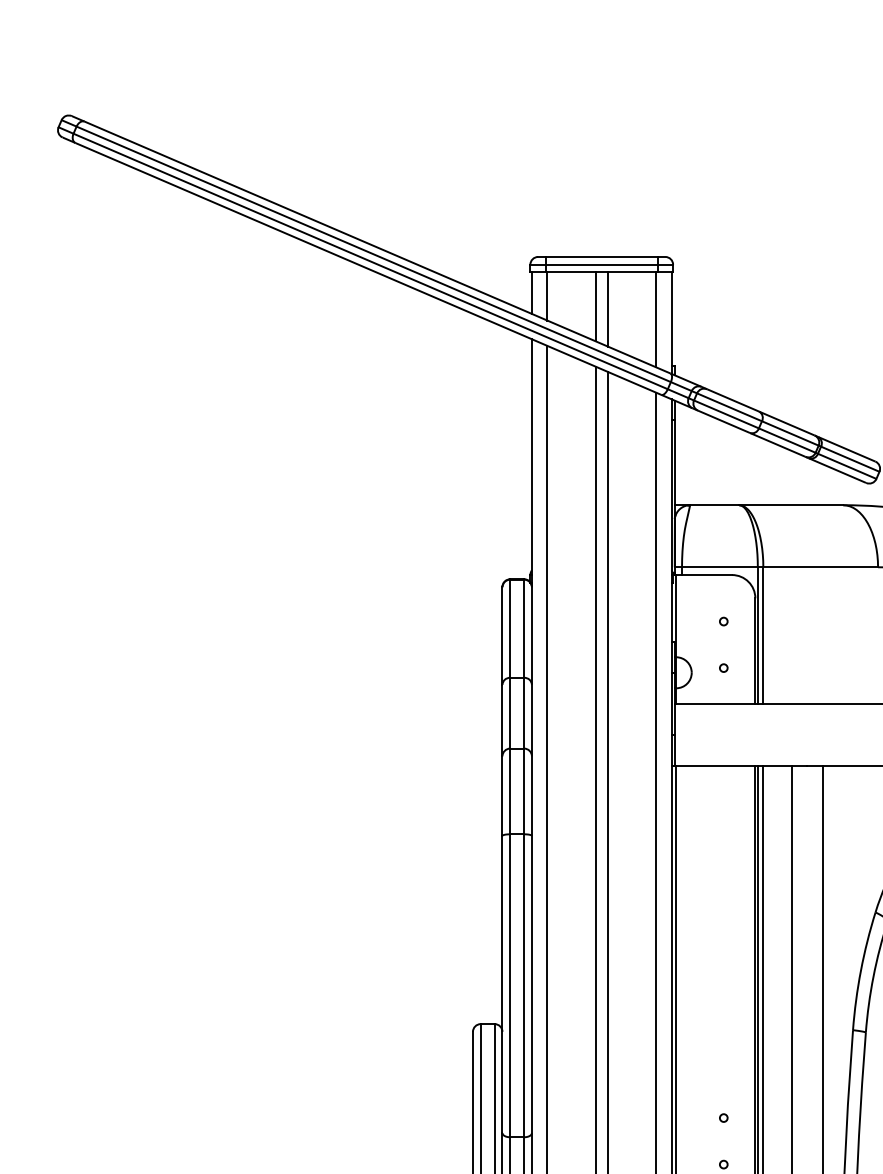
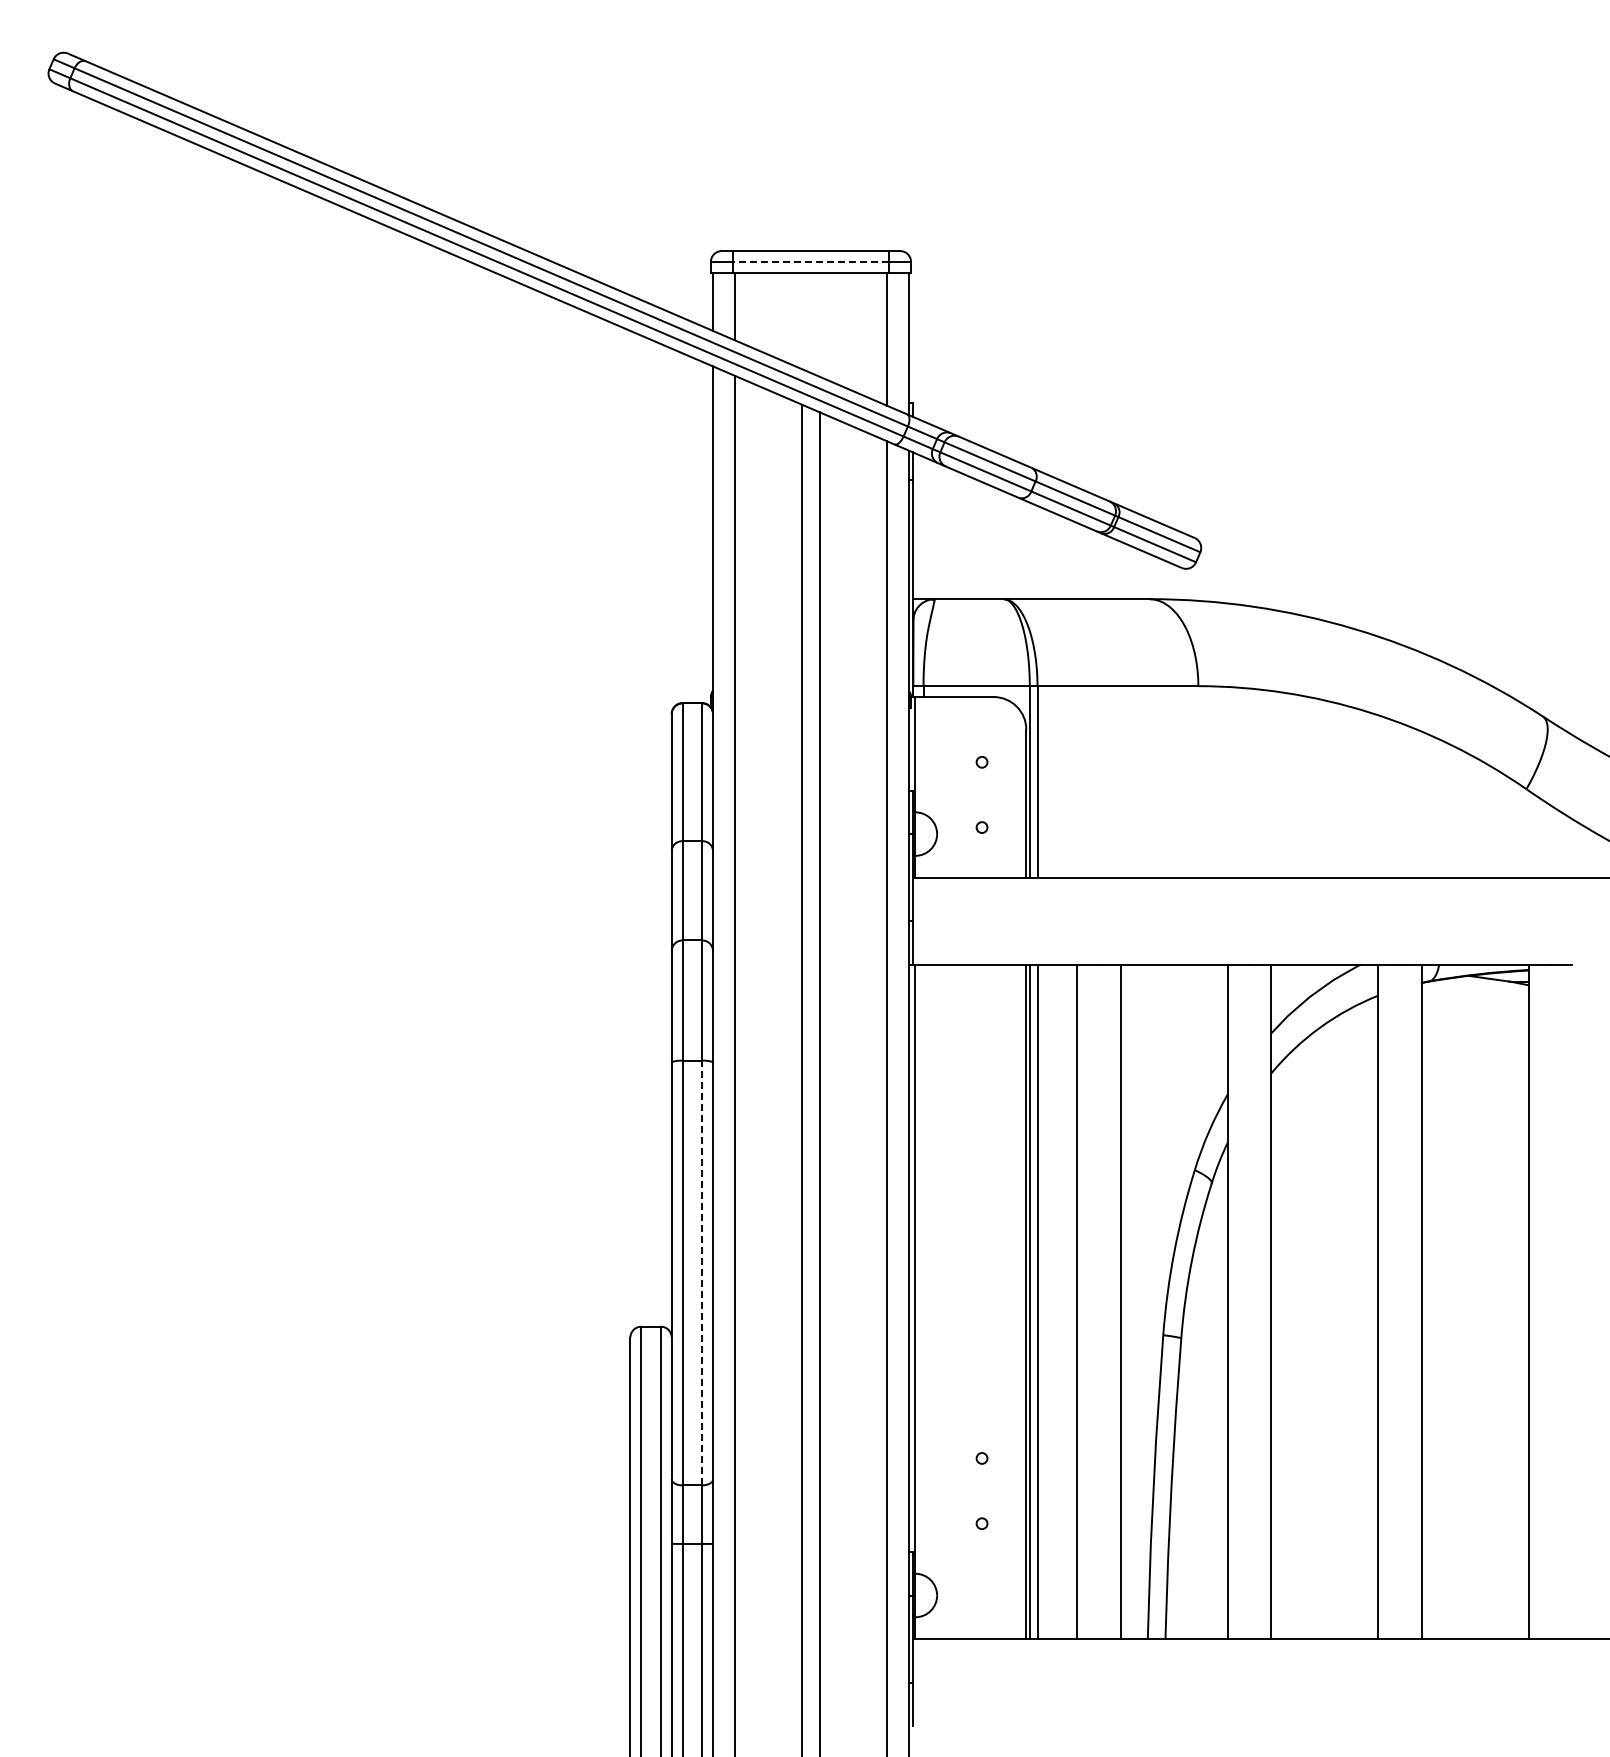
line: (601, 264) -> (810, 261), solid -> dashed
line: (595, 306) -> (802, 320), removed
line: (607, 309) -> (819, 324), removed
line: (524, 985) -> (702, 1272), solid -> dashed

